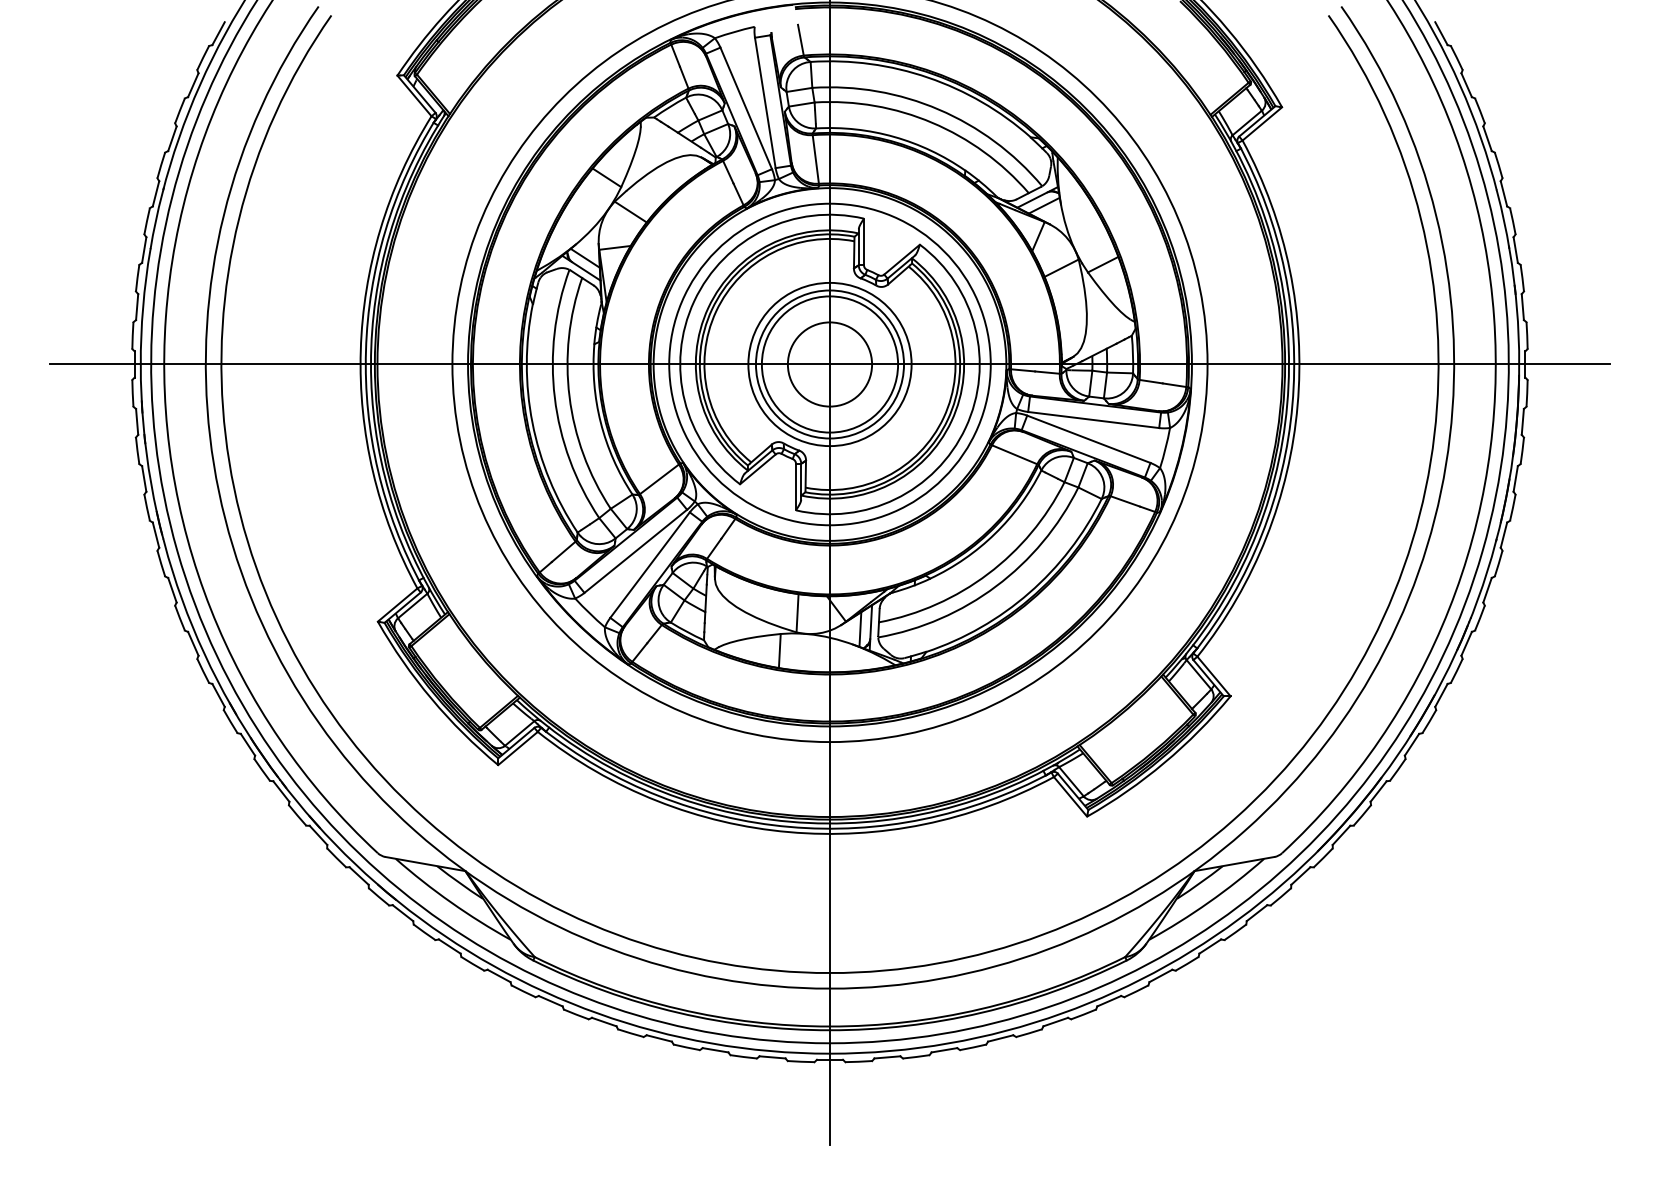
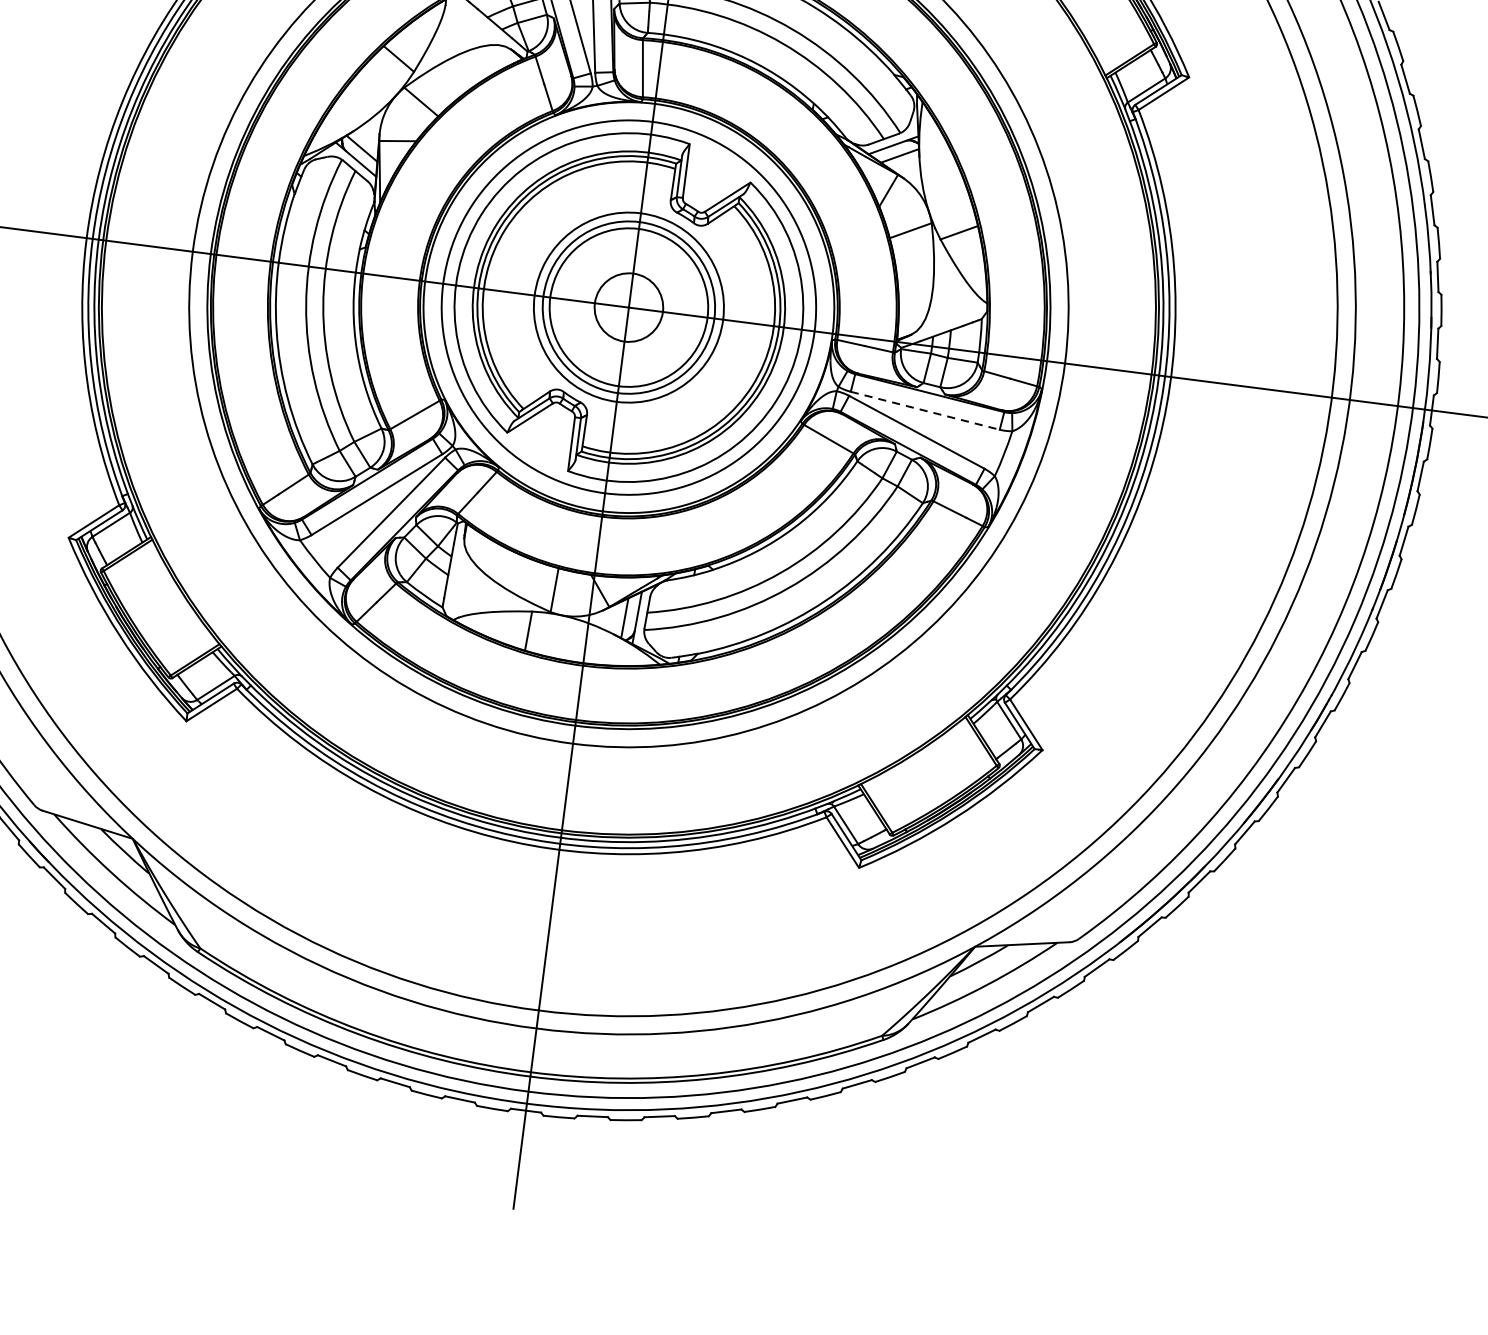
circle: (829, 364) -> (628, 307), size x0.7
line: (1094, 420) -> (926, 411), solid -> dashed

